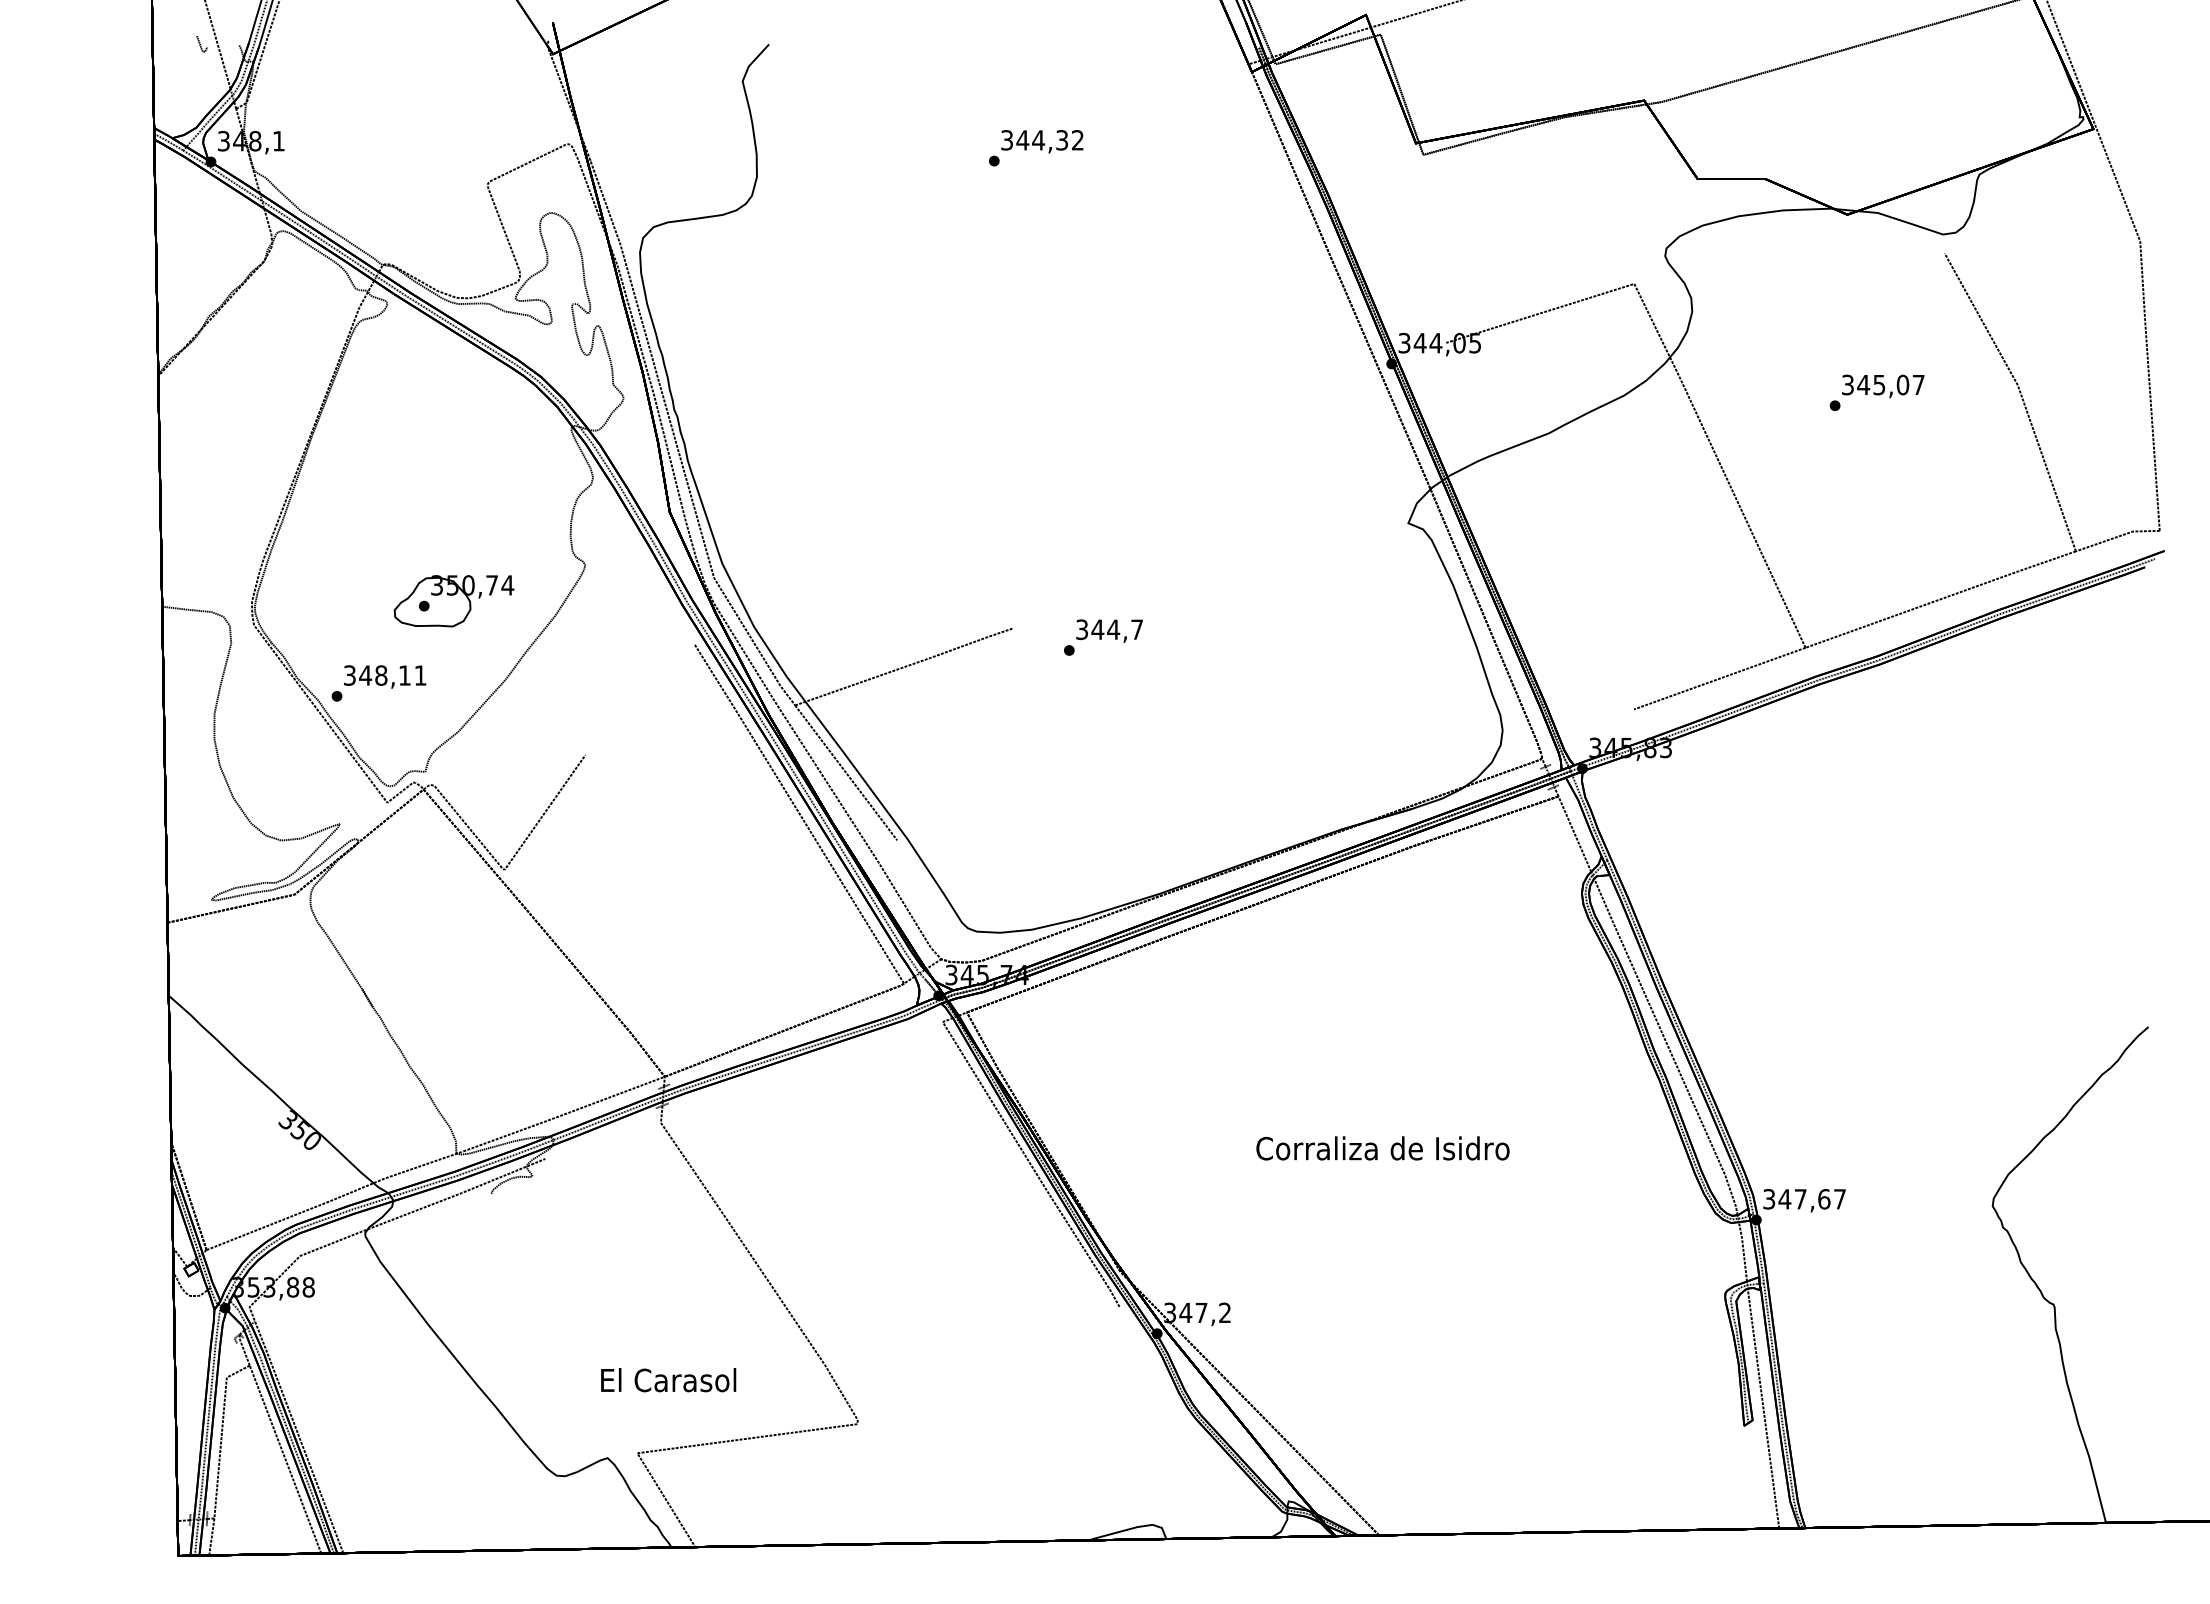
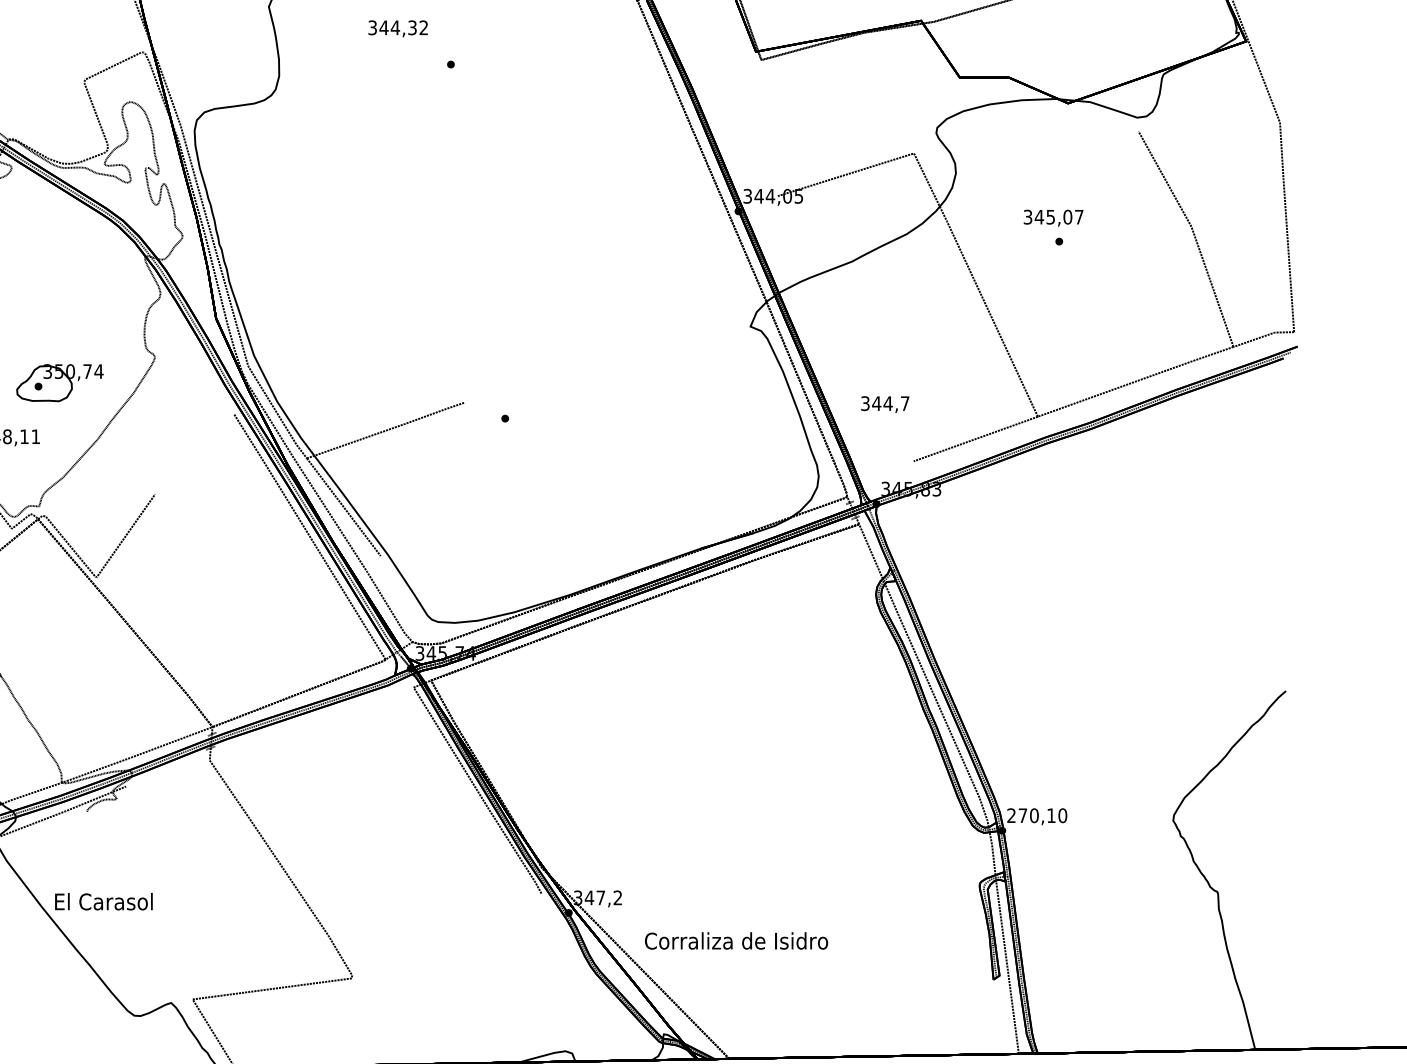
text: (1042, 141) -> (398, 28), moved
text: (1883, 386) -> (1053, 218), moved
text: (1109, 630) -> (885, 404), moved
text: (1382, 1148) -> (736, 941), moved
text: (1804, 1199) -> (1037, 815), 347,67 -> 270,10
text: (668, 1380) -> (103, 901), moved

